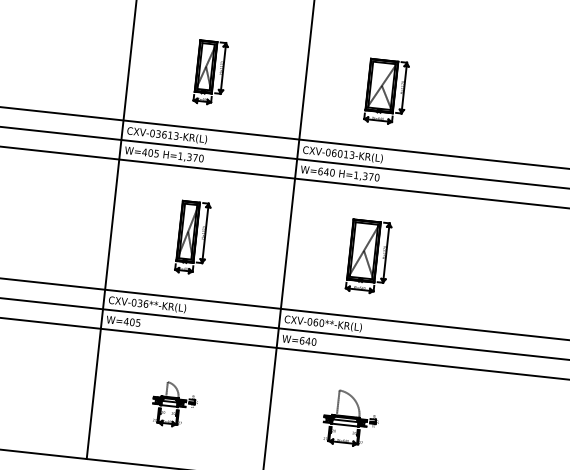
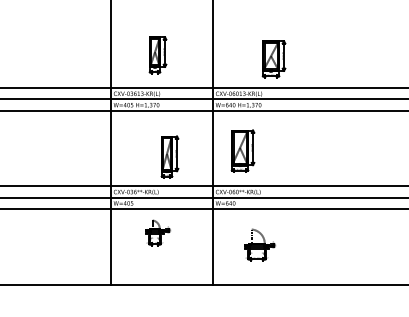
part: (385, 91) -> (273, 59), moved
part: (191, 236) -> (169, 156), moved
part: (367, 255) -> (242, 150), moved
part: (173, 403) -> (157, 232), moved

